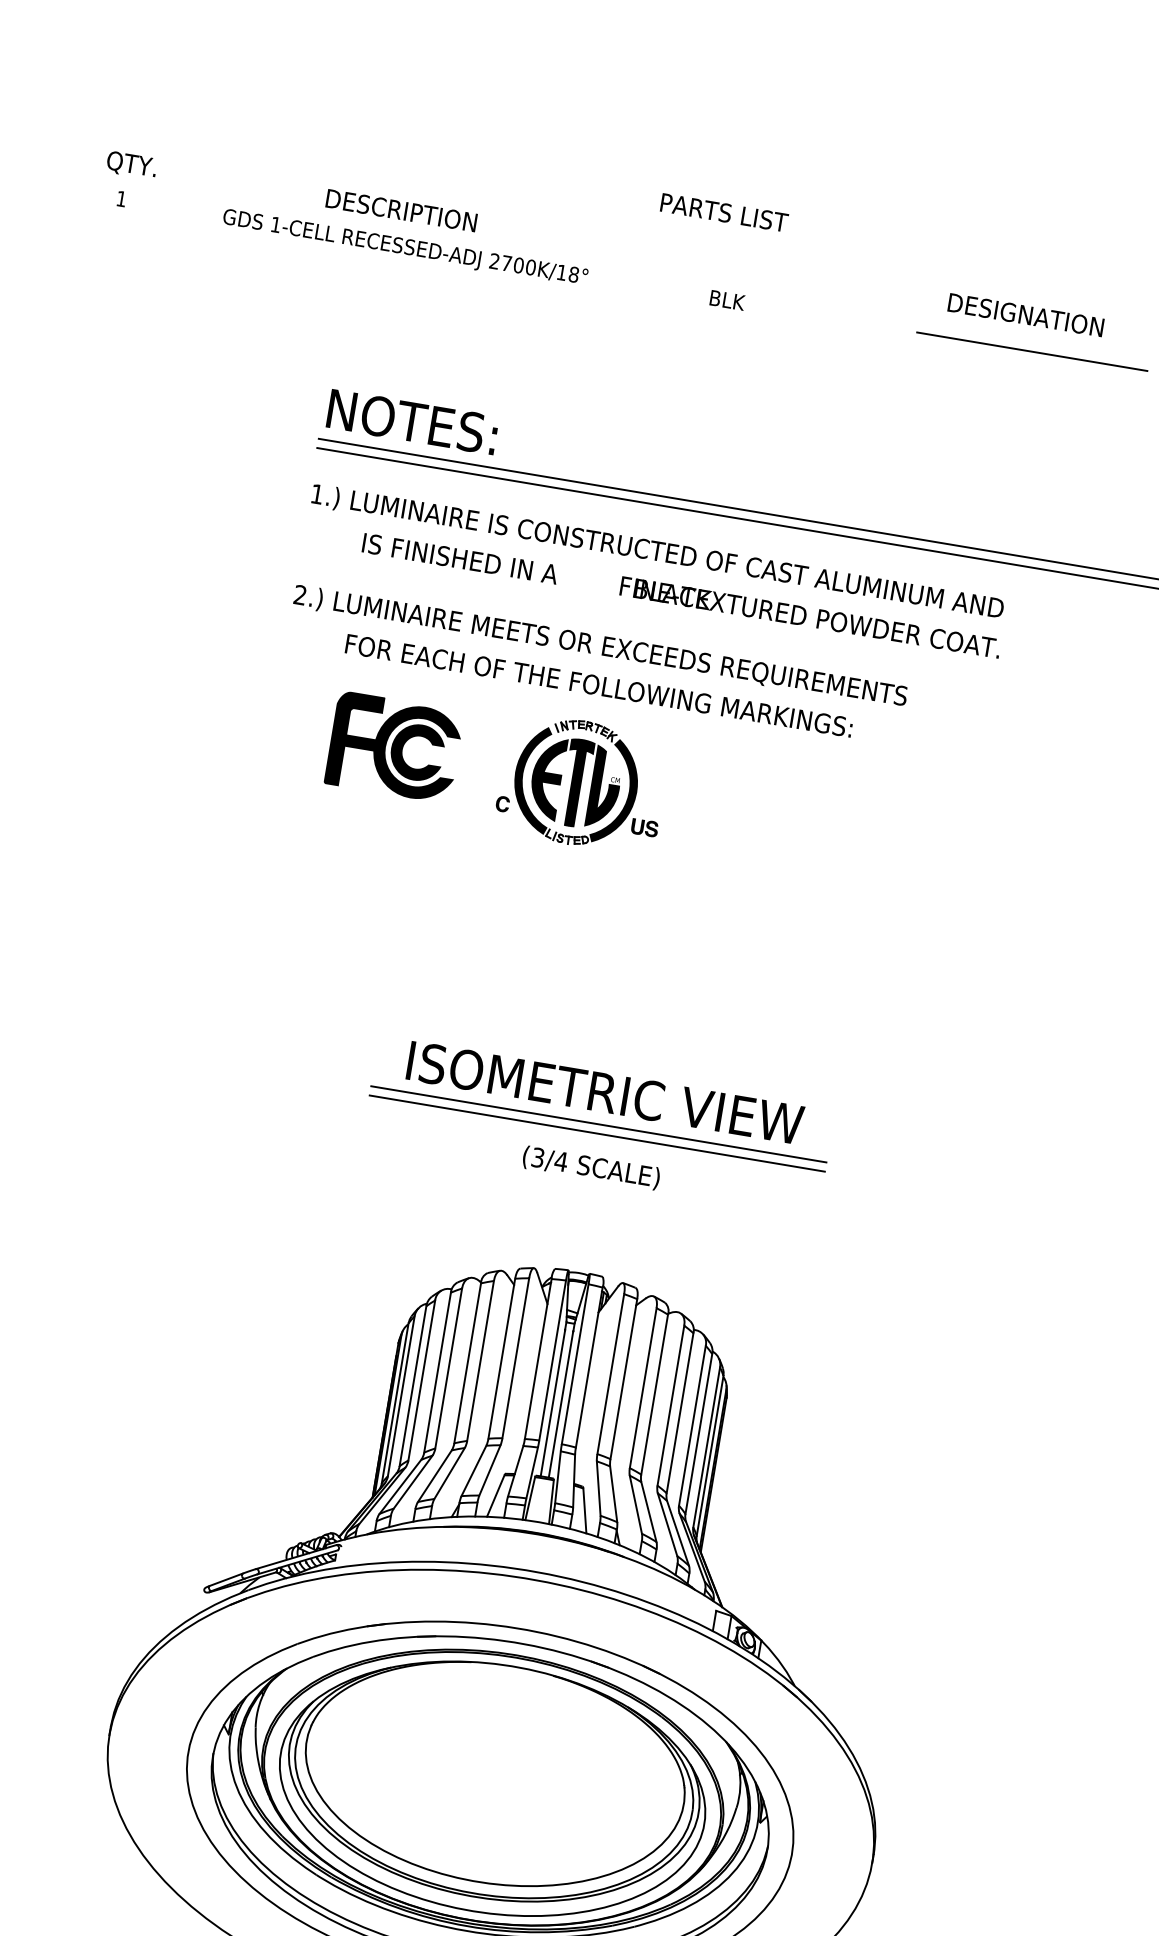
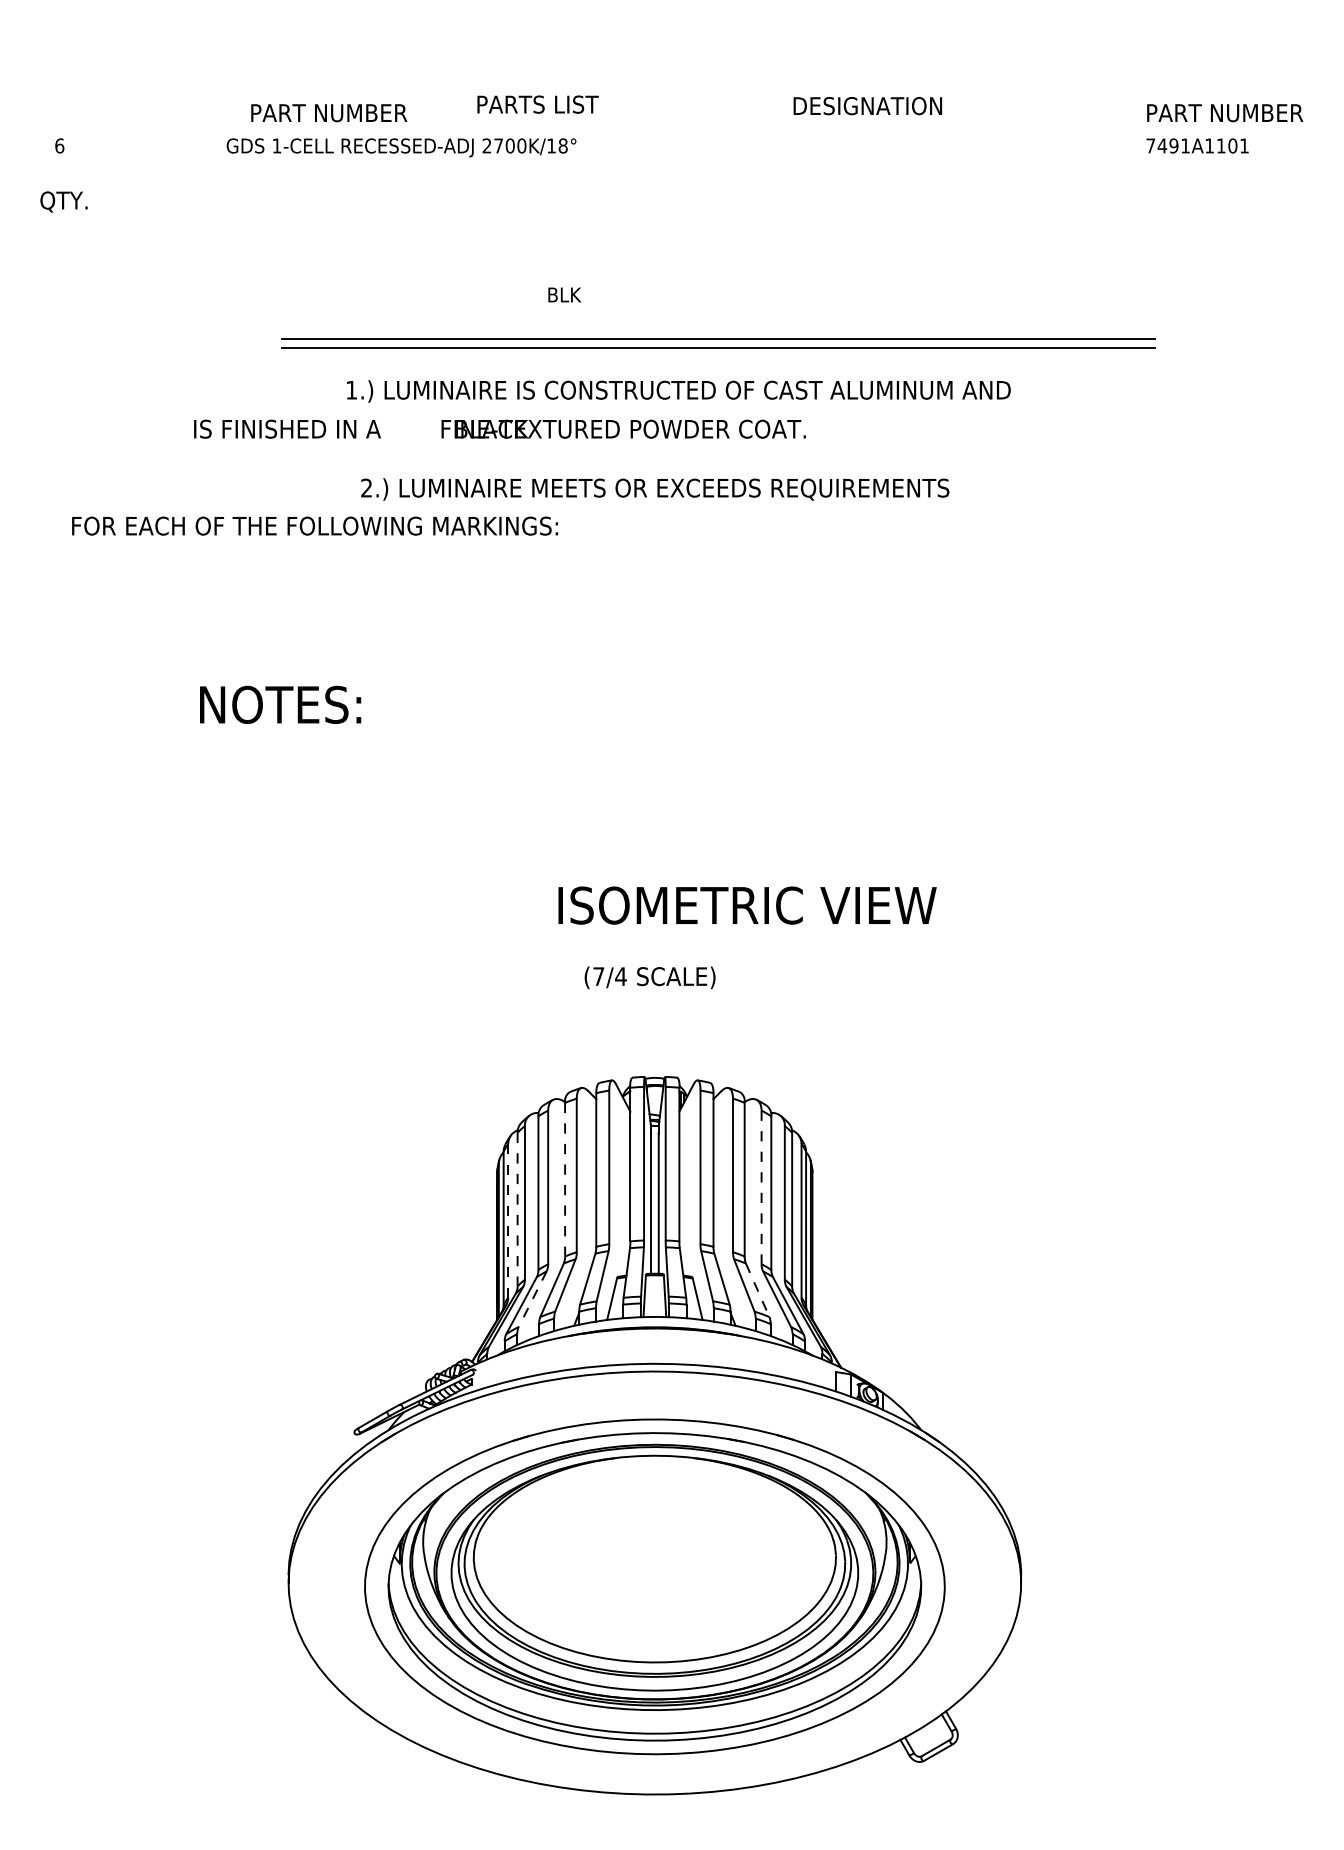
text: (131, 164) -> (63, 201), moved
text: (121, 198) -> (59, 145), 1 -> 6
text: (409, 212) -> (330, 113), DESCRIPTION -> PART NUMBER
text: (723, 212) -> (537, 104), moved
text: (405, 248) -> (401, 147), moved
text: (727, 299) -> (564, 294), moved
text: (1025, 315) -> (867, 106), moved
line: (1031, 351) -> (933, 146), removed
text: (412, 421) -> (280, 704), moved
text: (657, 552) -> (678, 391), moved
text: (681, 595) -> (499, 428), moved
text: (600, 646) -> (655, 489), moved
text: (598, 685) -> (314, 525), moved
part: (394, 747) -> (400, 615), removed
part: (582, 782) -> (581, 619), removed
text: (605, 1092) -> (747, 905), moved
line: (598, 1123) -> (649, 935), removed
line: (596, 1133) -> (649, 944), removed
text: (537, 1157) -> (598, 976), (3/4 -> (7/4
line: (468, 1363) -> (565, 1179), solid -> dashed
line: (412, 1386) -> (517, 1209), solid -> dashed
line: (401, 1396) -> (508, 1220), solid -> dashed
line: (670, 1405) -> (761, 1187), solid -> dashed
line: (412, 1482) -> (532, 1299), solid -> dashed
line: (648, 1512) -> (757, 1290), solid -> dashed

